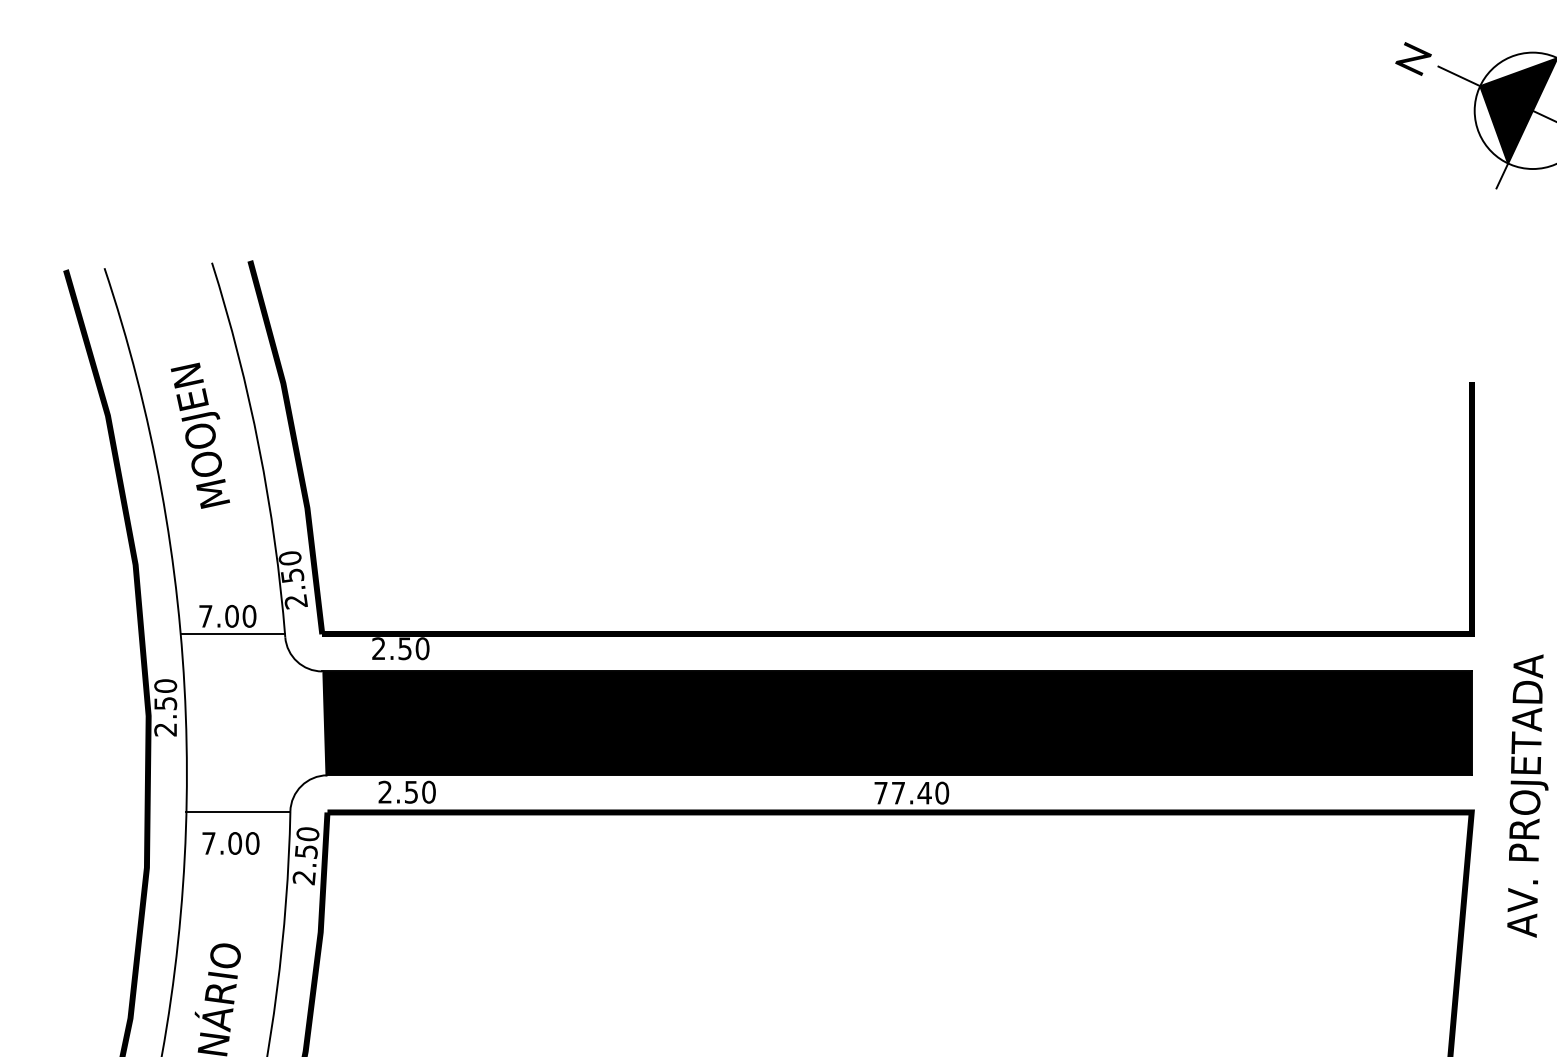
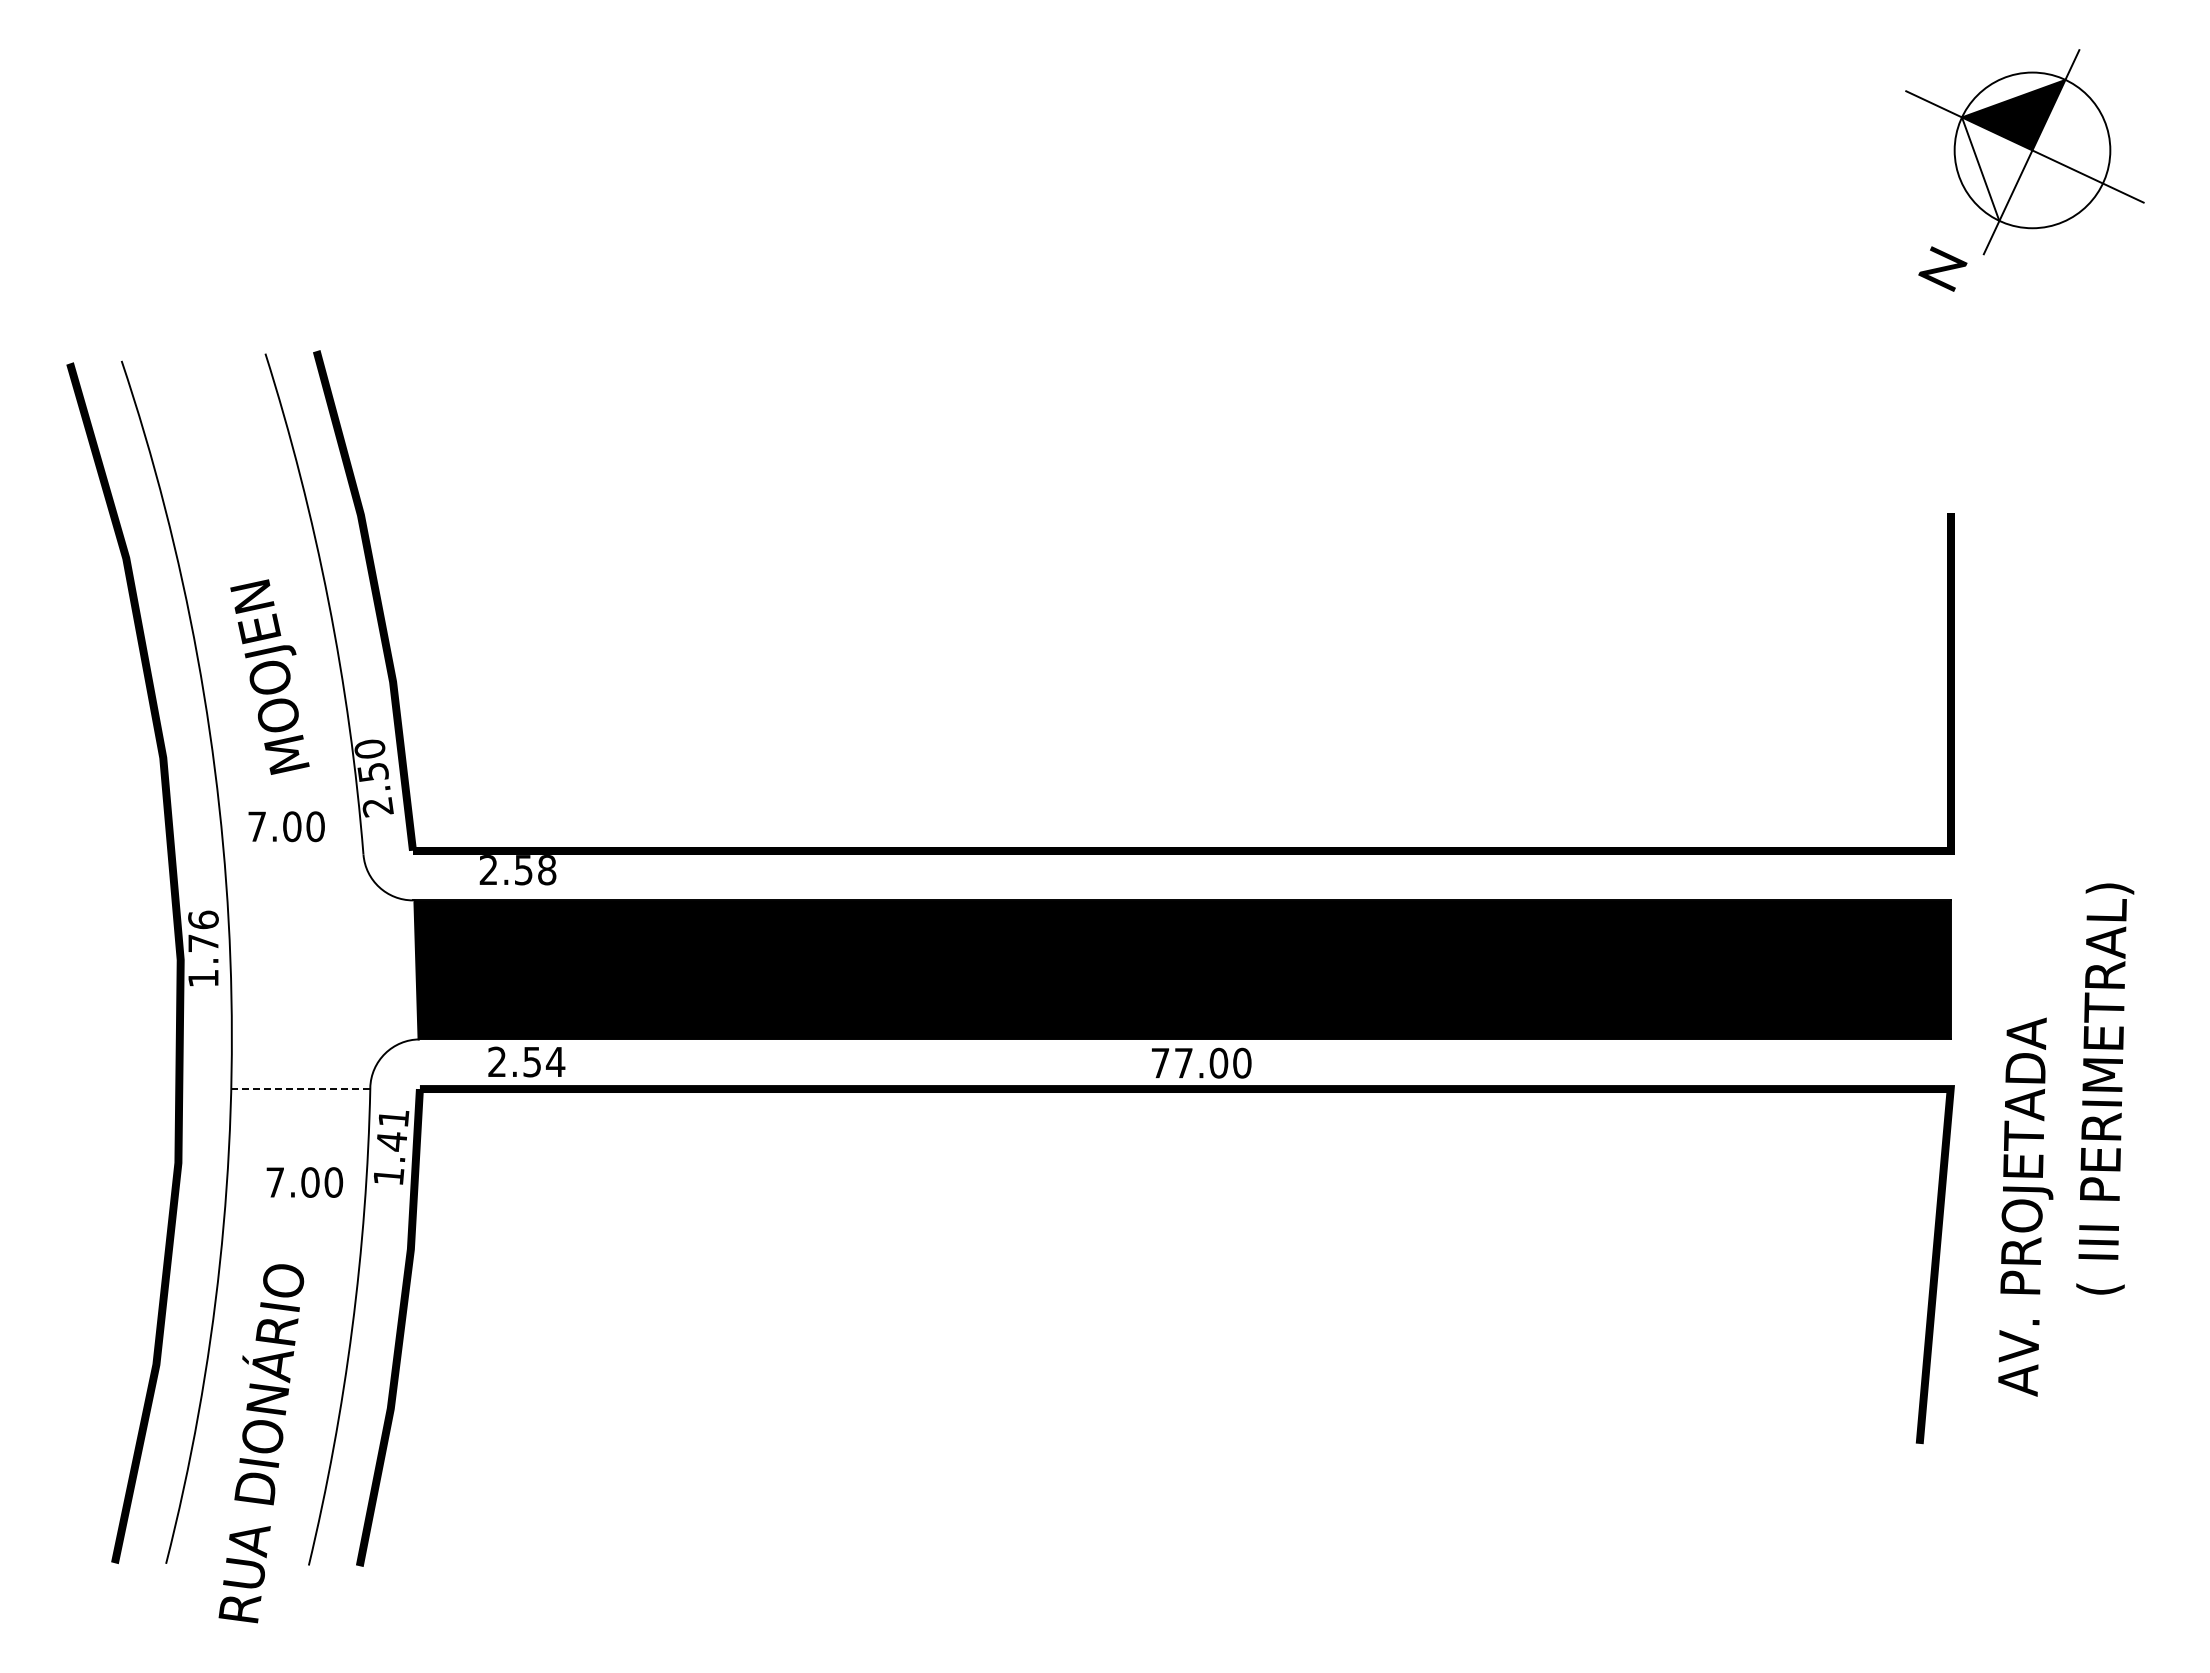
text: (1413, 58) -> (1942, 268), moved
fill: (1506, 124) -> (1997, 168), removed
text: (200, 435) -> (269, 676), moved
line: (232, 634) -> (293, 850), removed
text: (422, 649) -> (547, 870), 2.50 -> 2.58
text: (165, 707) -> (203, 948), 2.50 -> 1.76
text: (428, 791) -> (555, 1061), 2.50 -> 2.54
text: (924, 792) -> (1218, 1062), 77.40 -> 77.00
text: (1527, 795) -> (2025, 1206), moved
line: (238, 812) -> (300, 1089), solid -> dashed
text: (230, 843) -> (304, 1182), moved
text: (306, 856) -> (391, 1147), 2.50 -> 1.41

